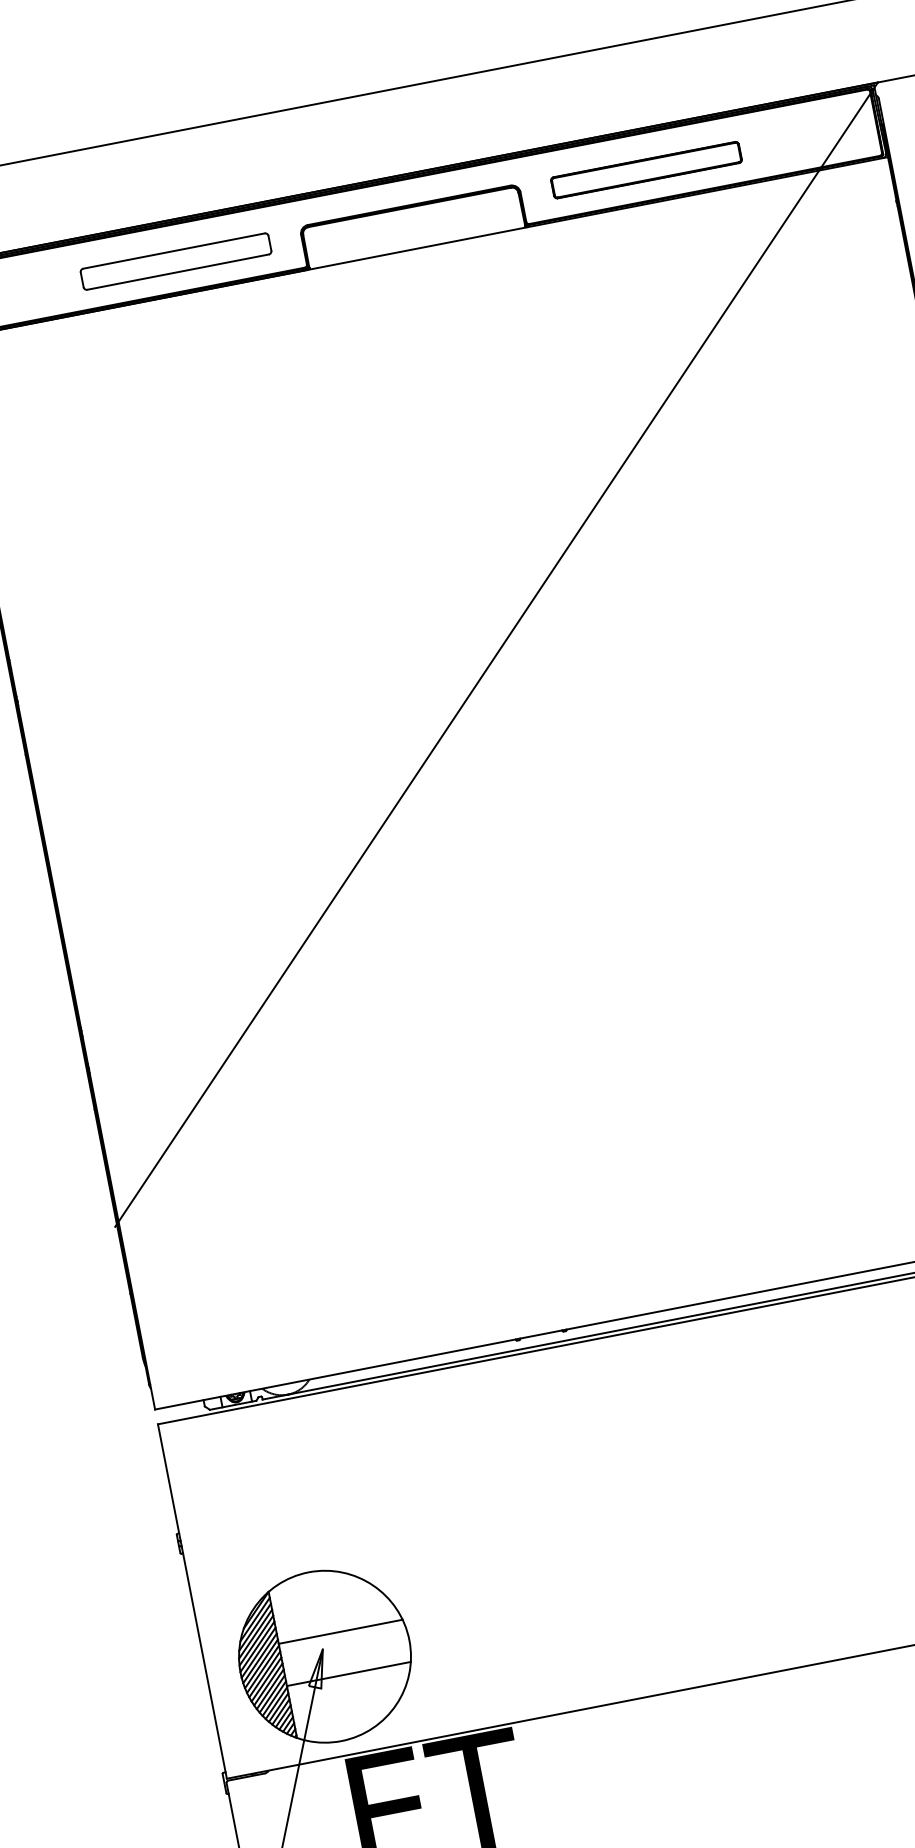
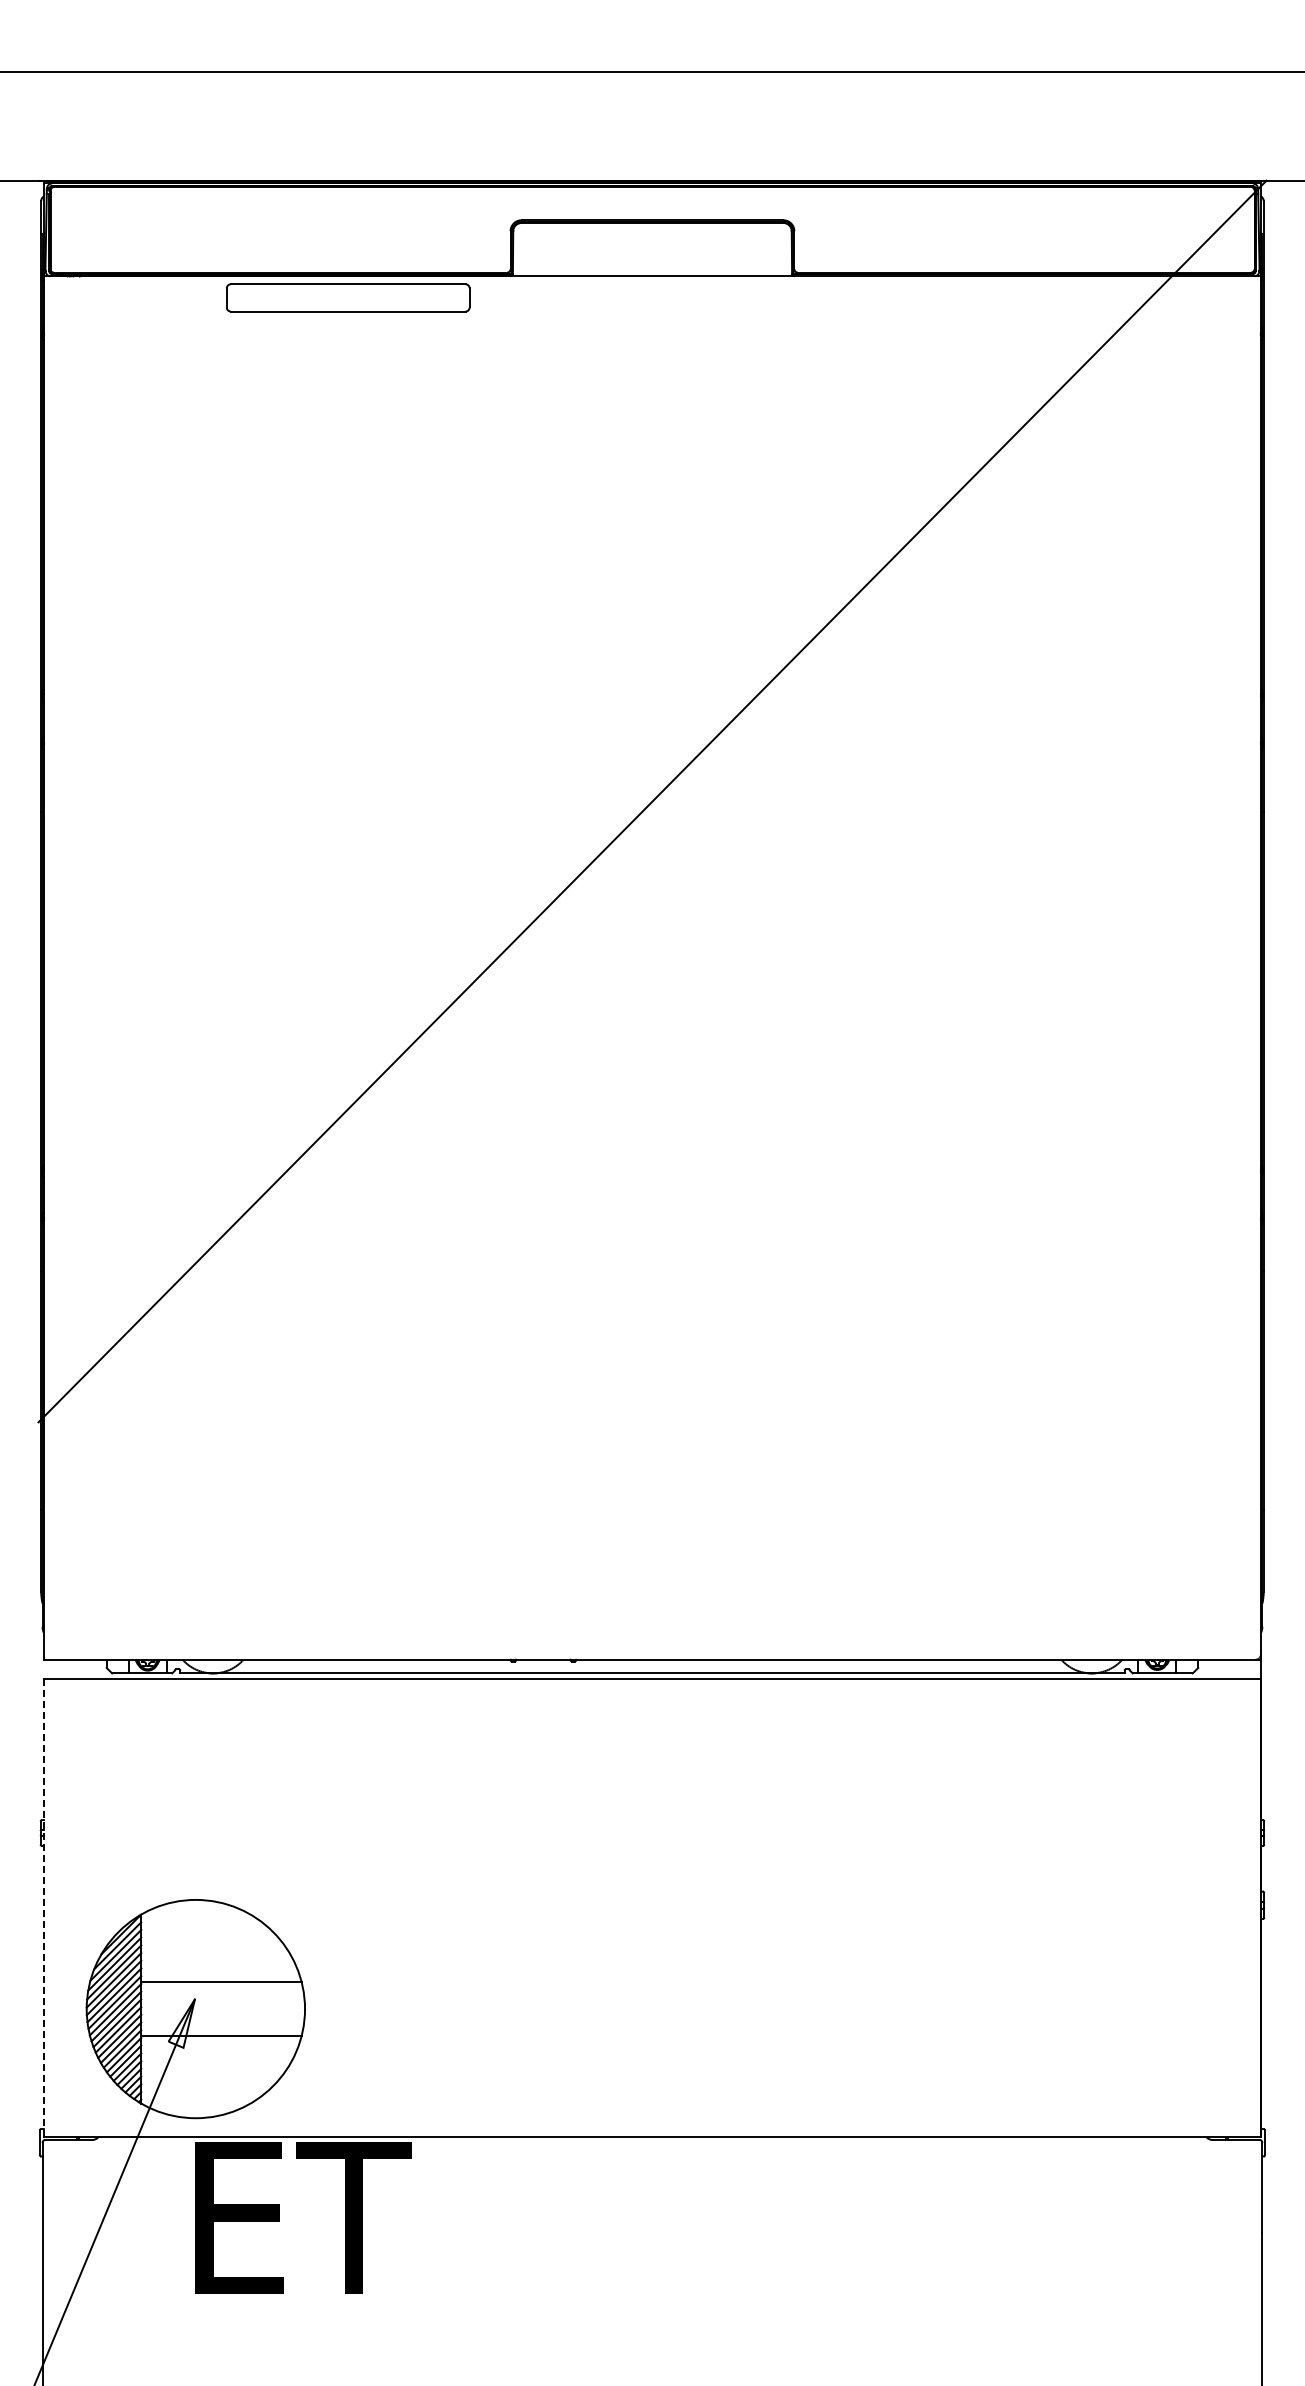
part: (646, 169) -> (956, 233), removed
part: (176, 261) -> (348, 297), moved
line: (191, 1601) -> (43, 1907), solid -> dashed

